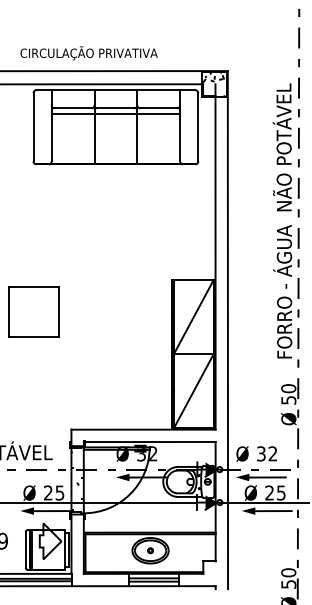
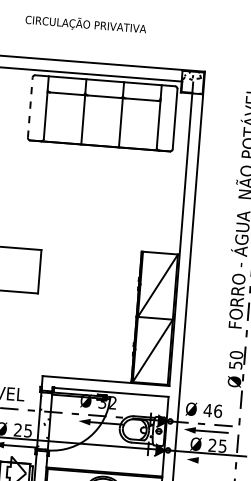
text: (88, 53) -> (85, 24), moved
line: (115, 114) -> (103, 102), removed
line: (33, 126) -> (30, 106), solid -> dashed
text: (266, 453) -> (212, 410), 32 -> 46
line: (273, 511) -> (214, 461), removed

